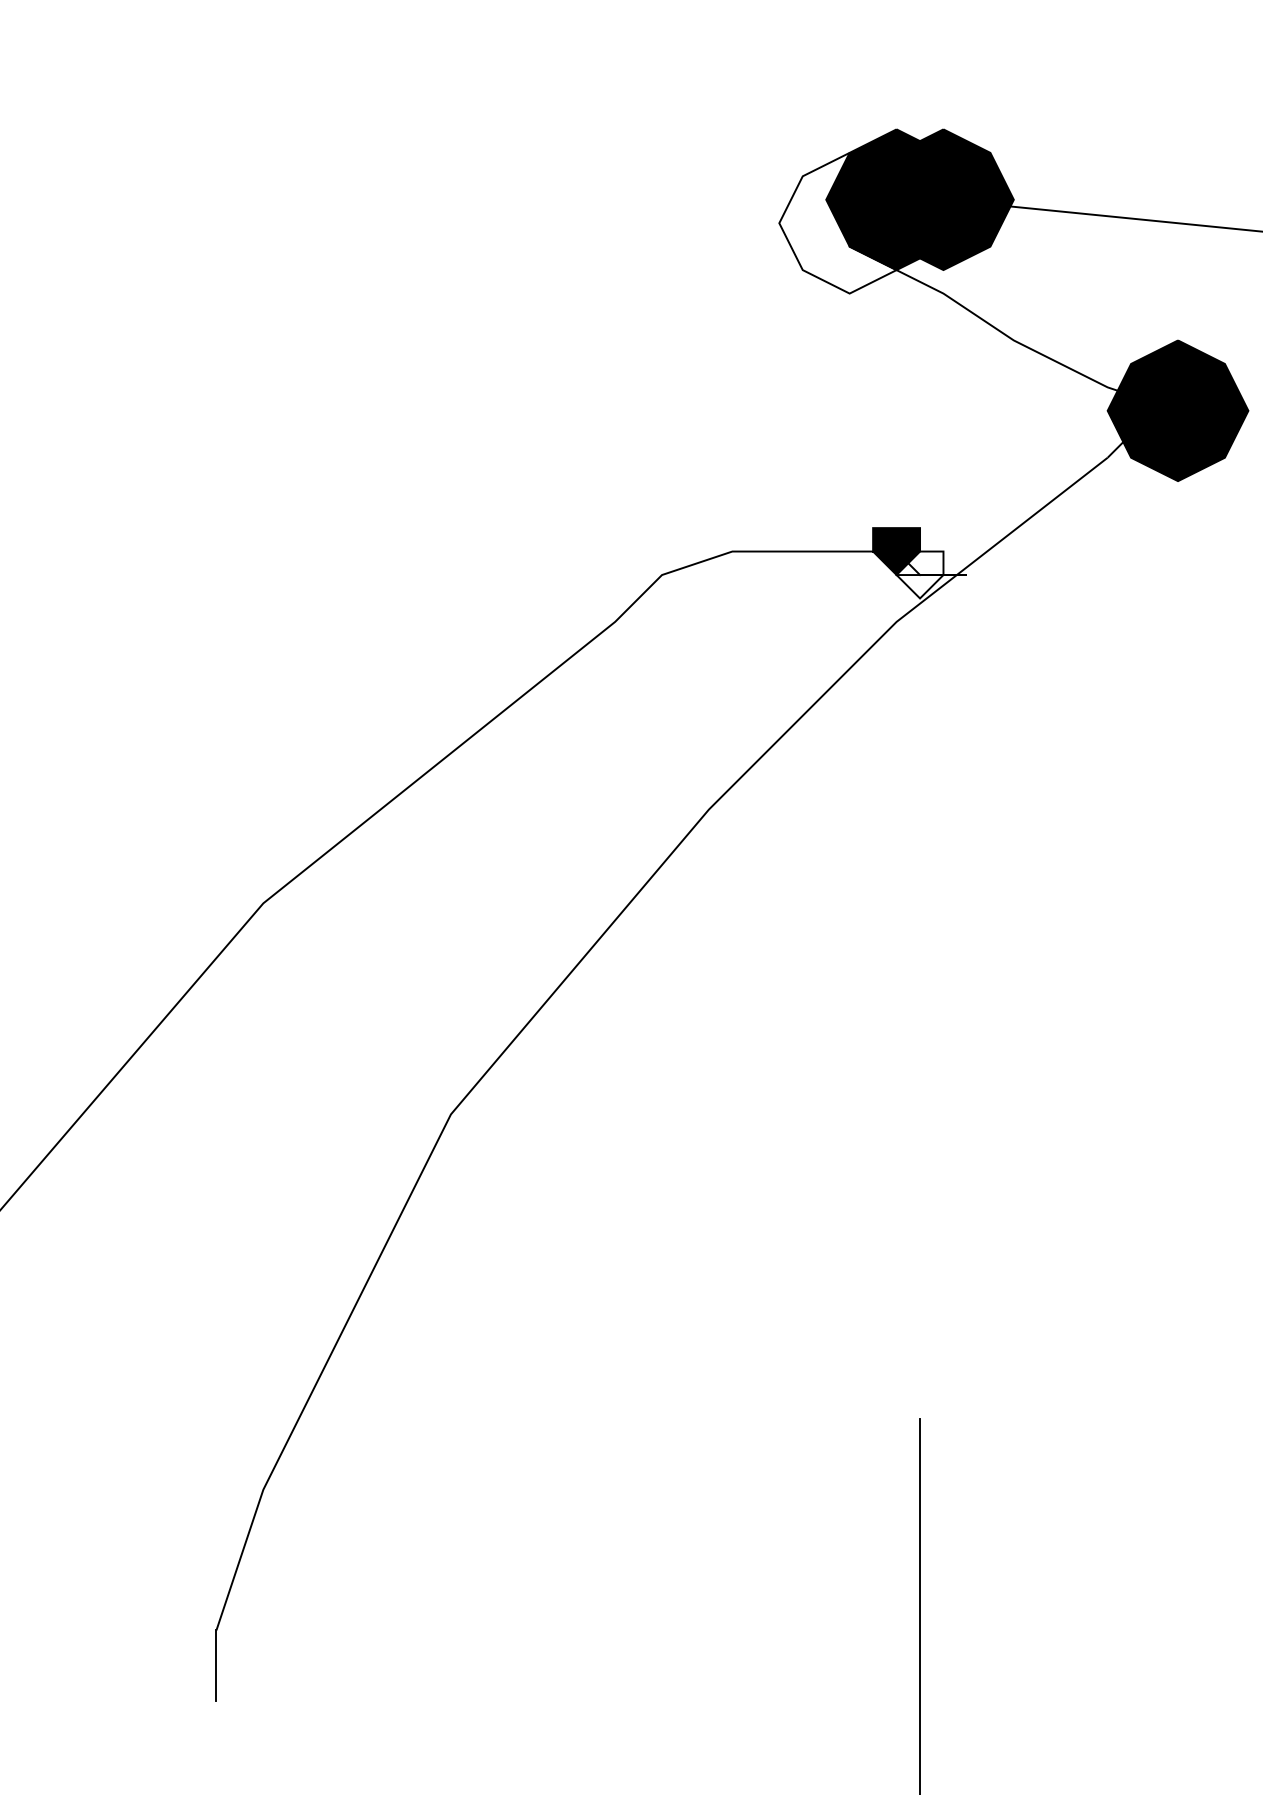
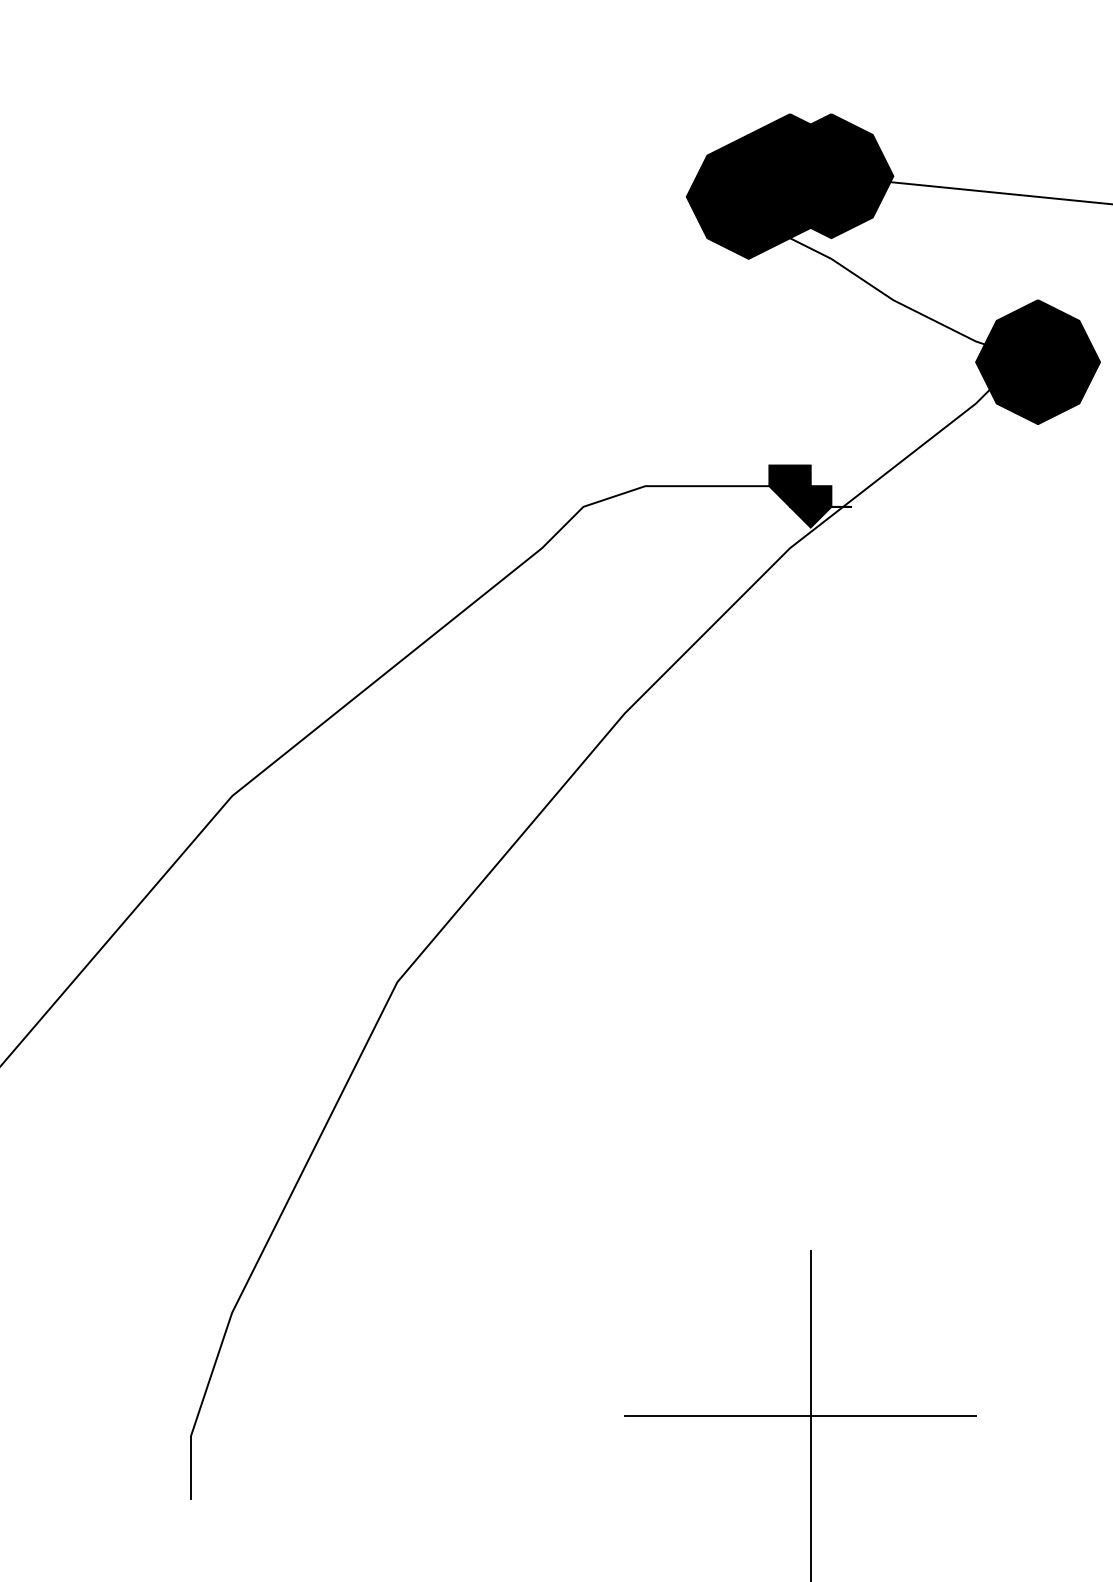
fill: (849, 222) -> (748, 196), added
fill: (919, 574) -> (810, 506), added
line: (907, 1606) -> (799, 1415), added

